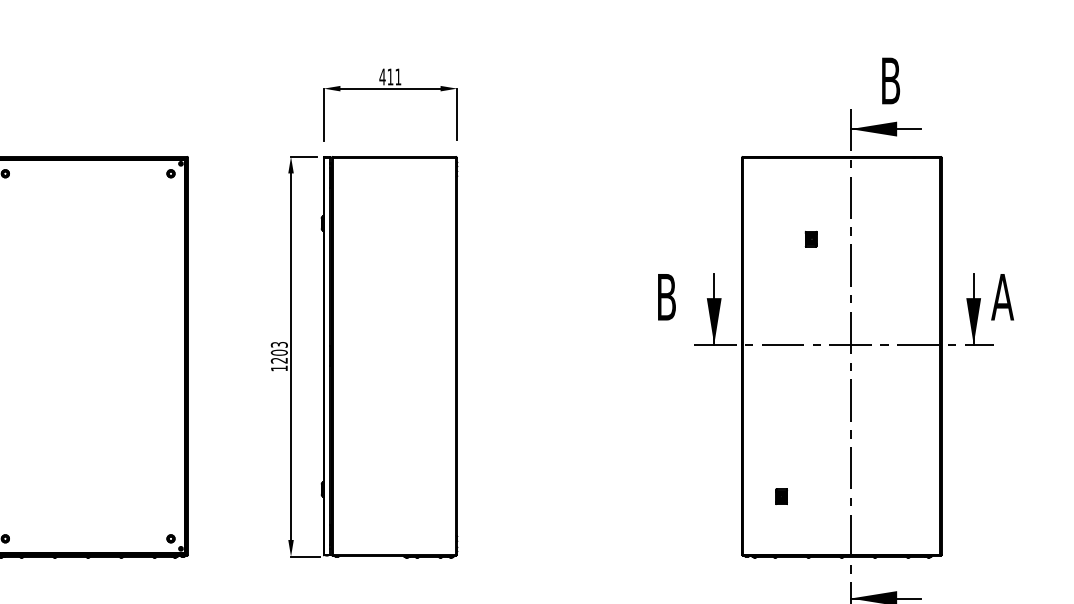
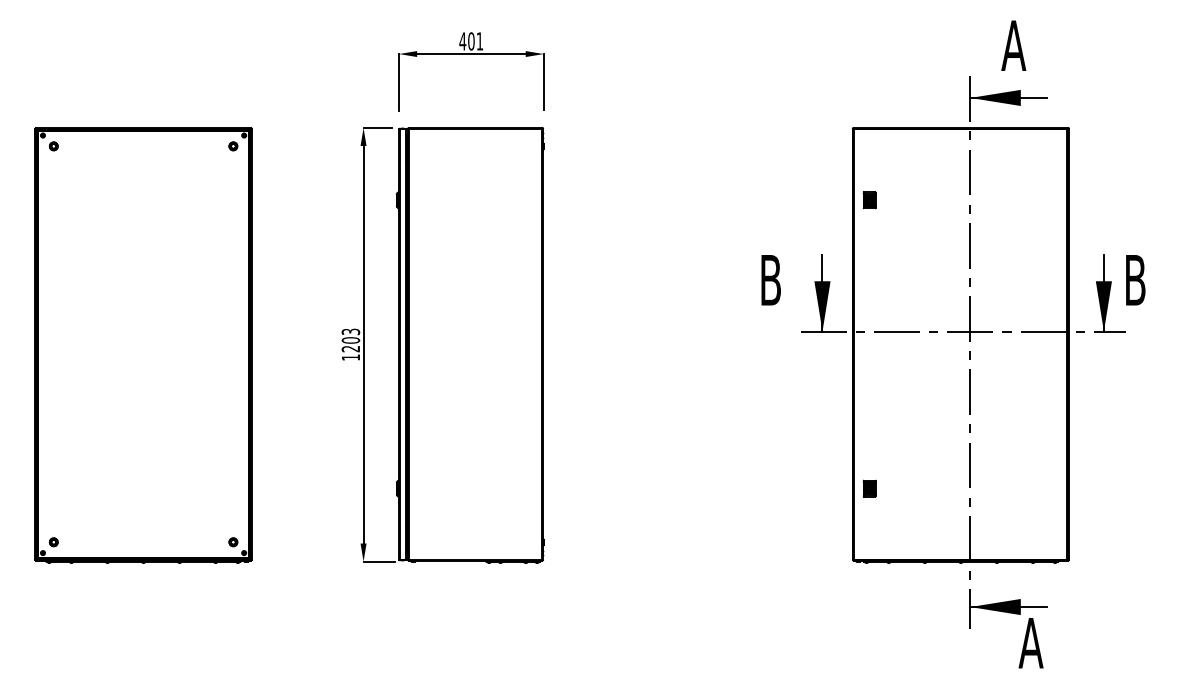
text: (390, 77) -> (471, 41), 411 -> 401
text: (890, 80) -> (1013, 45), B -> A
part: (811, 239) -> (869, 200), moved
text: (1001, 297) -> (1134, 280), A -> B
part: (781, 496) -> (869, 488), moved

